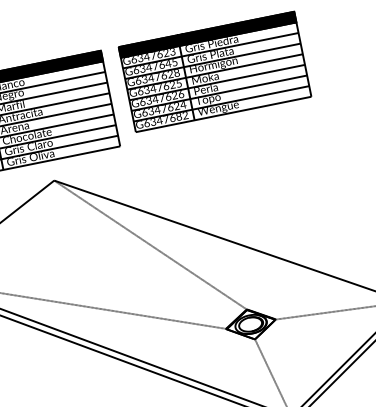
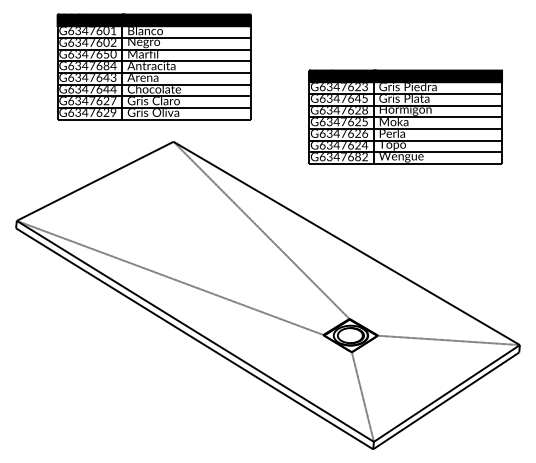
part: (214, 71) -> (405, 116), moved

